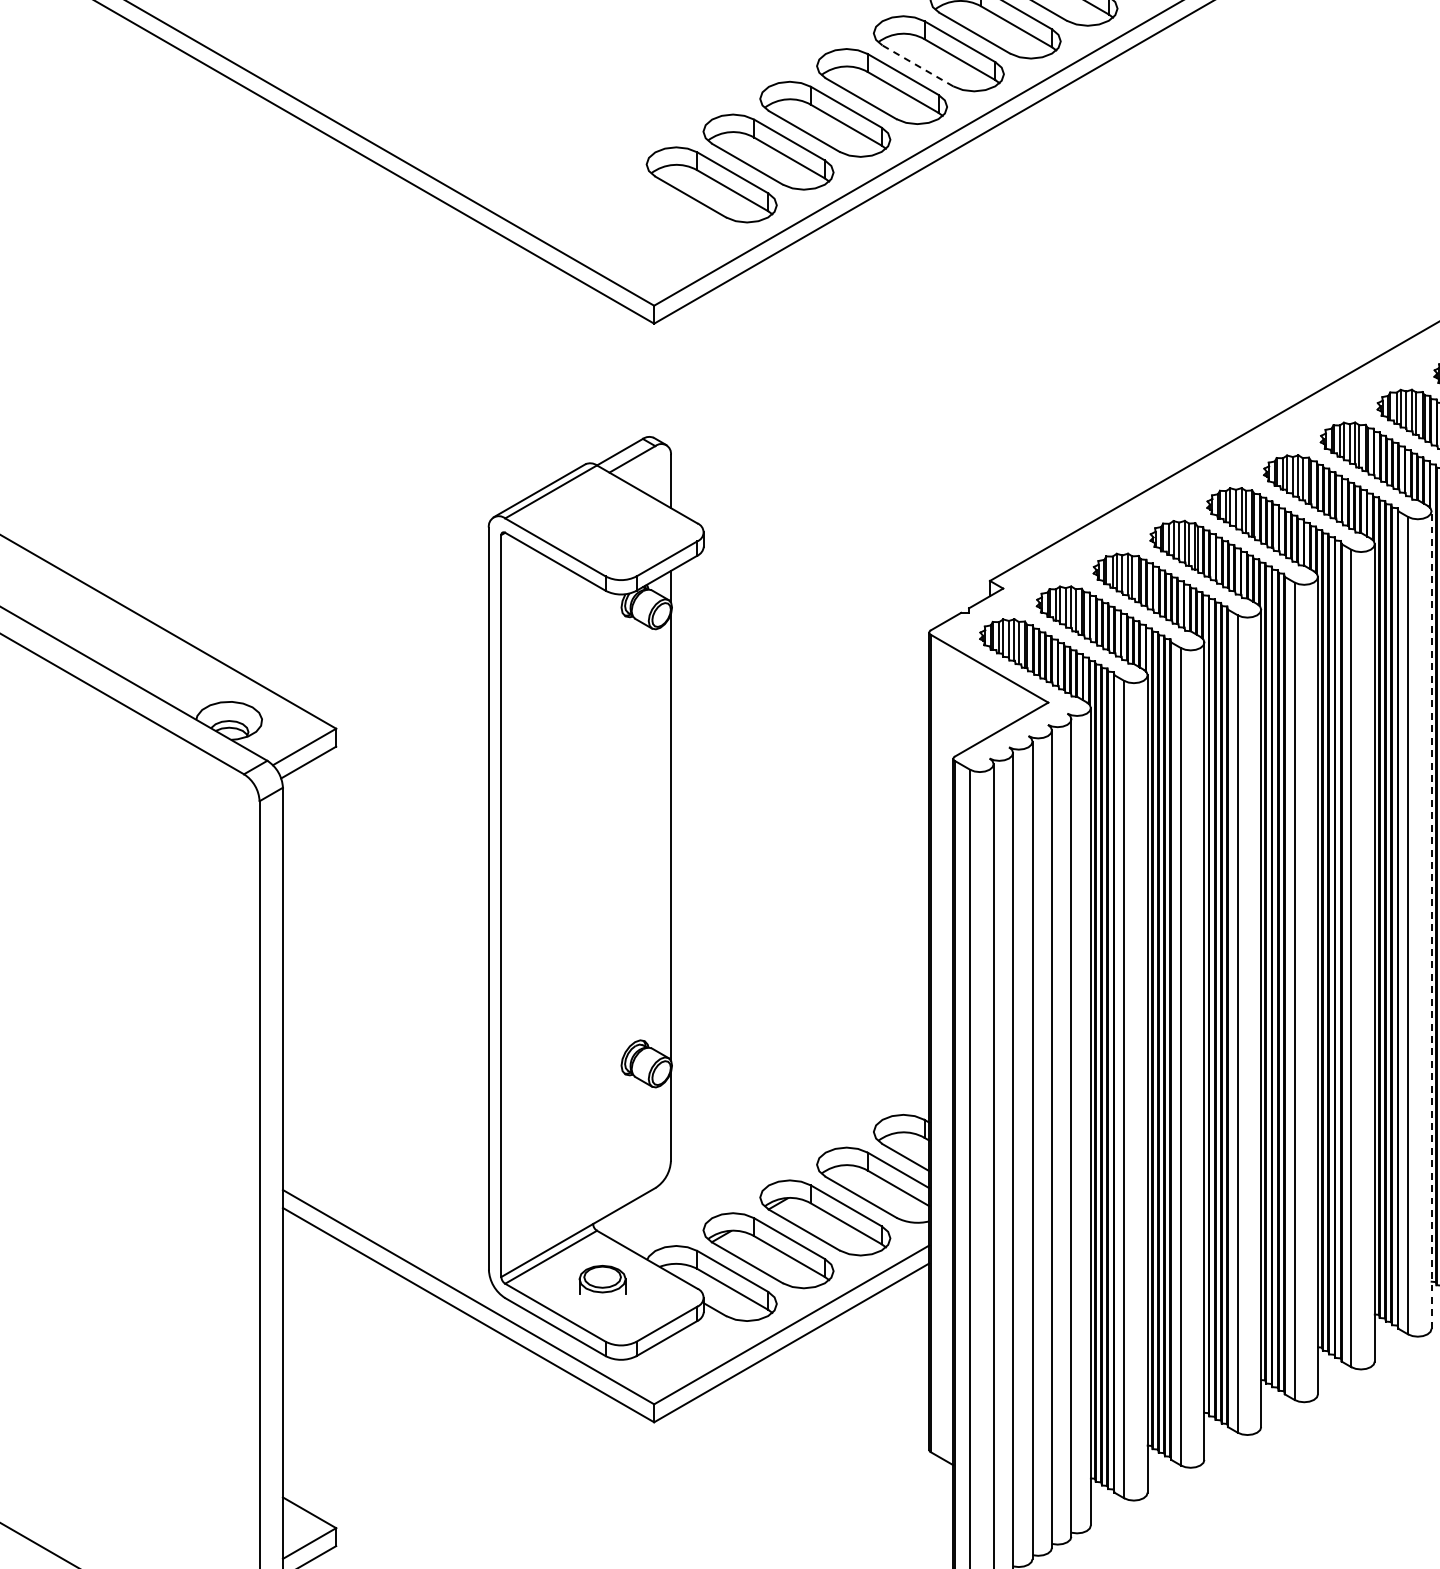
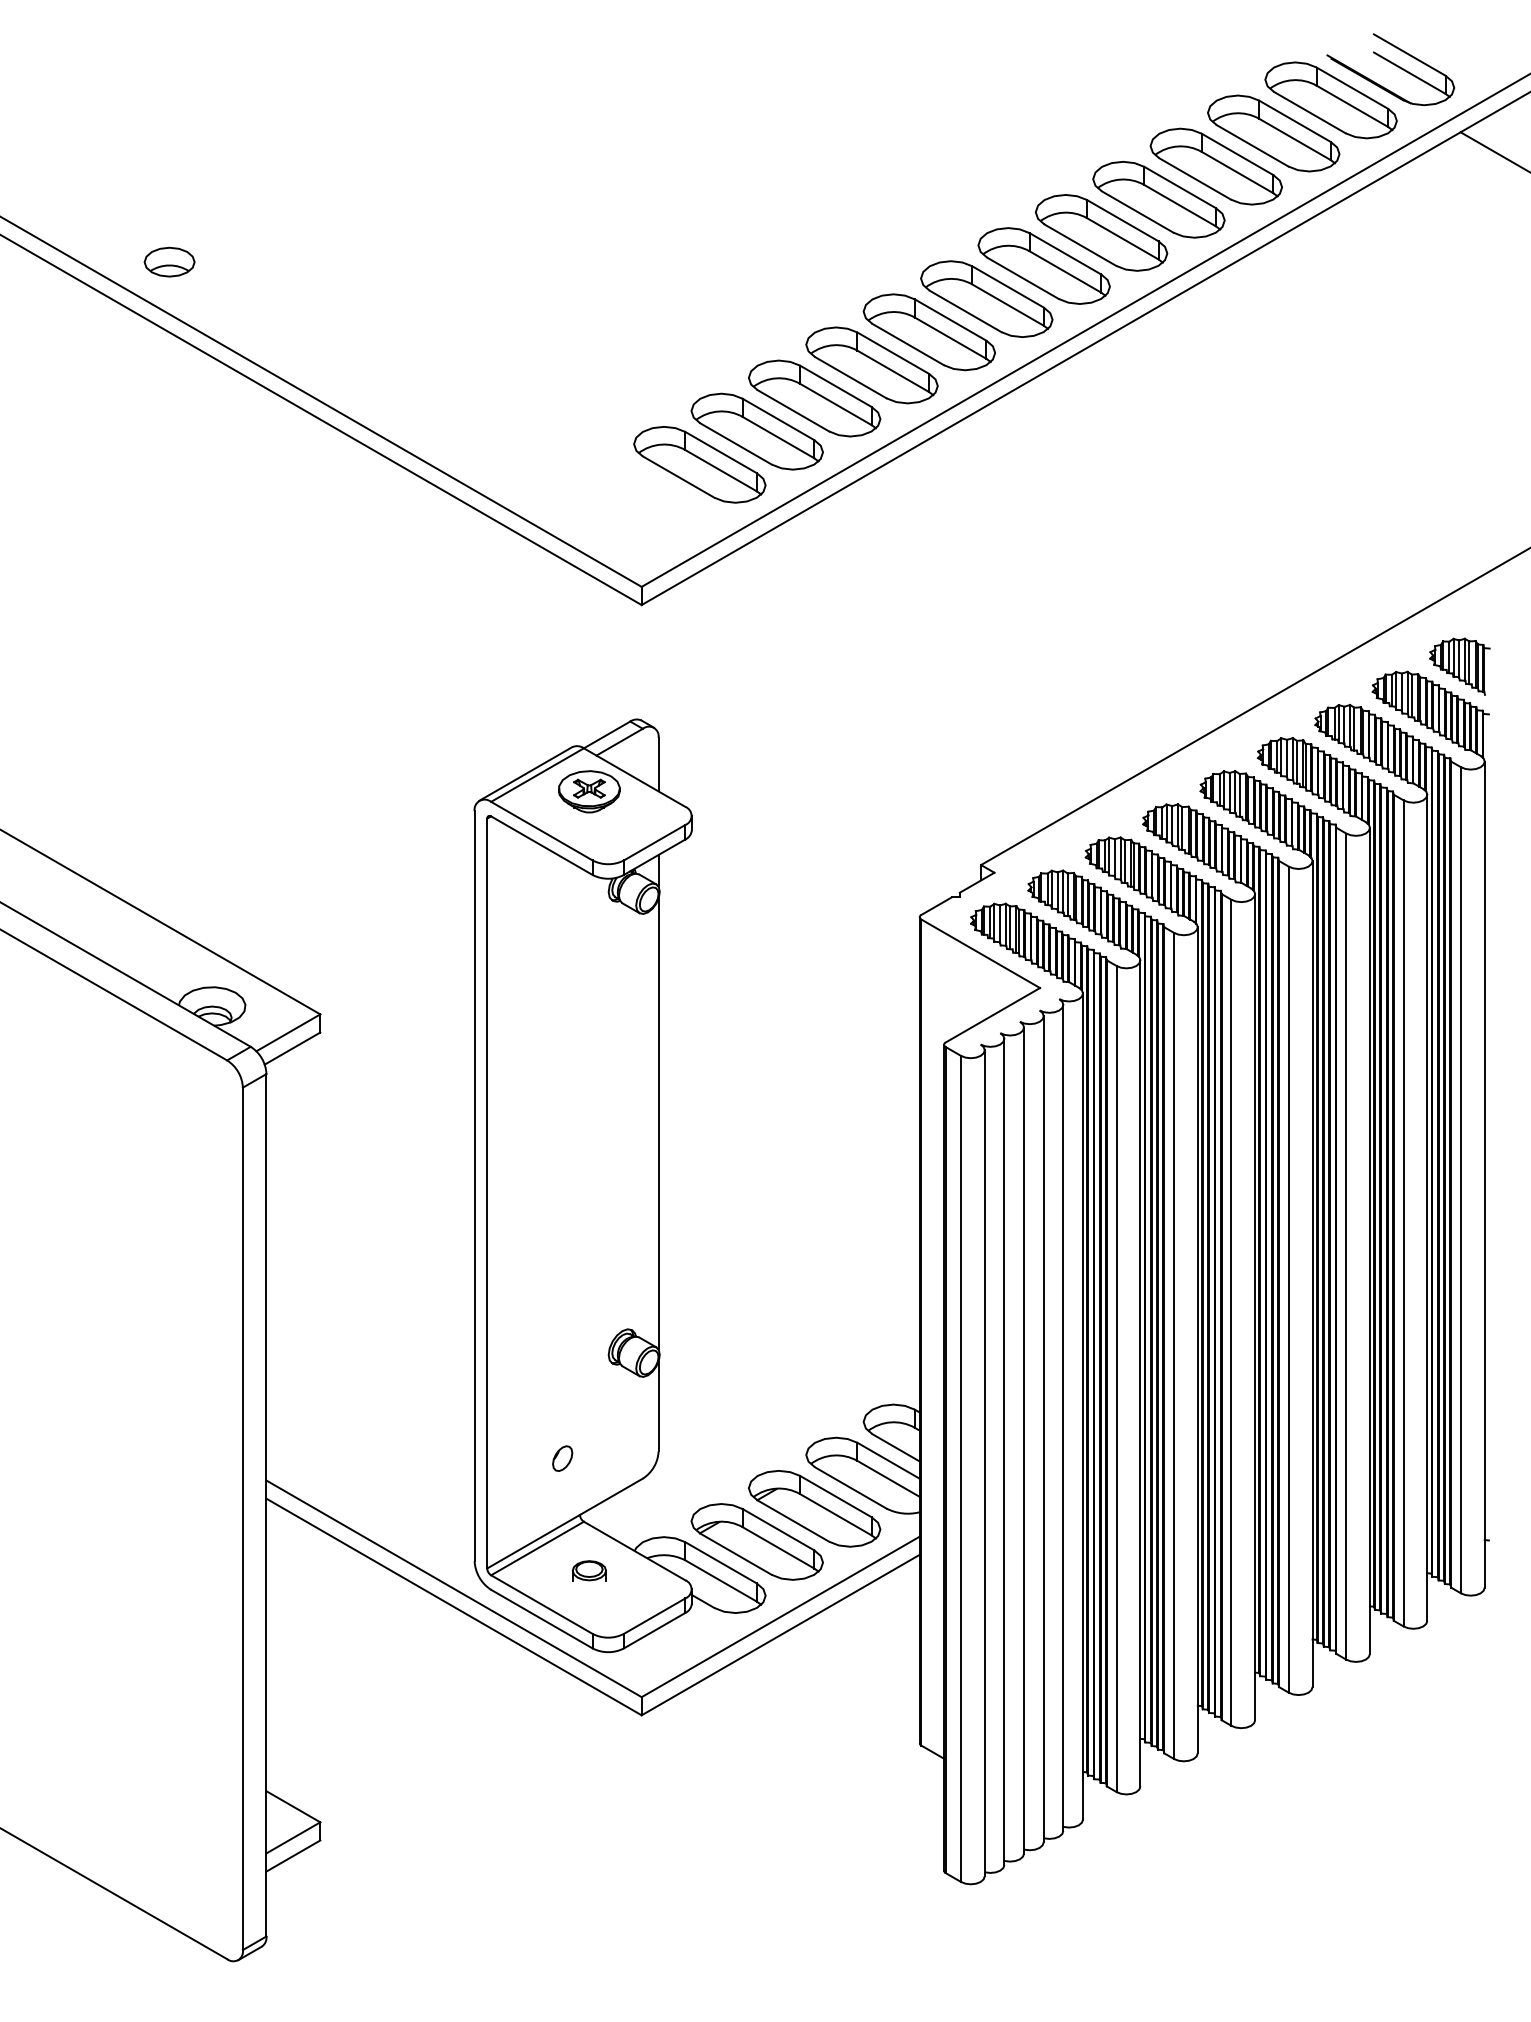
line: (917, 65) -> (907, 344), dashed -> solid
part: (602, 508) -> (589, 791), added
line: (1431, 919) -> (1427, 1207), dashed -> solid
part: (575, 1168) -> (562, 1458), added
part: (601, 1278) -> (588, 1570), size x0.71

